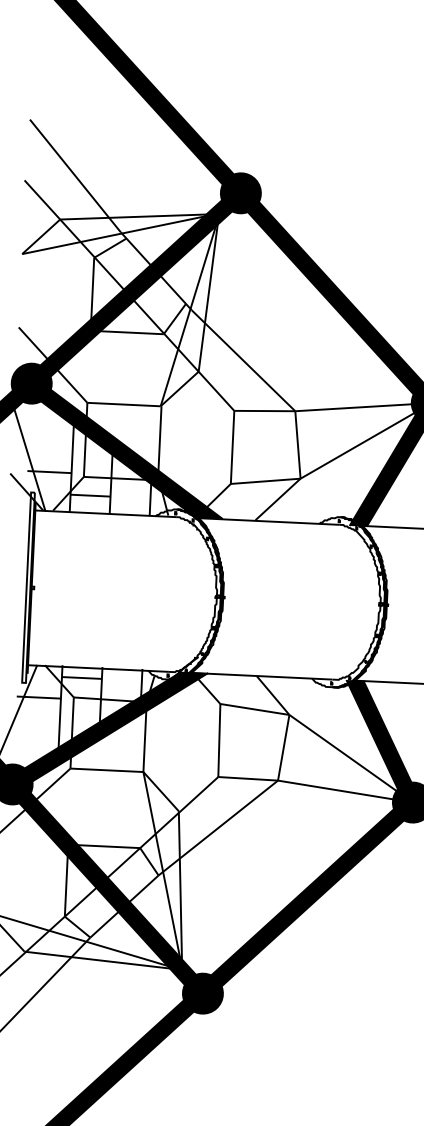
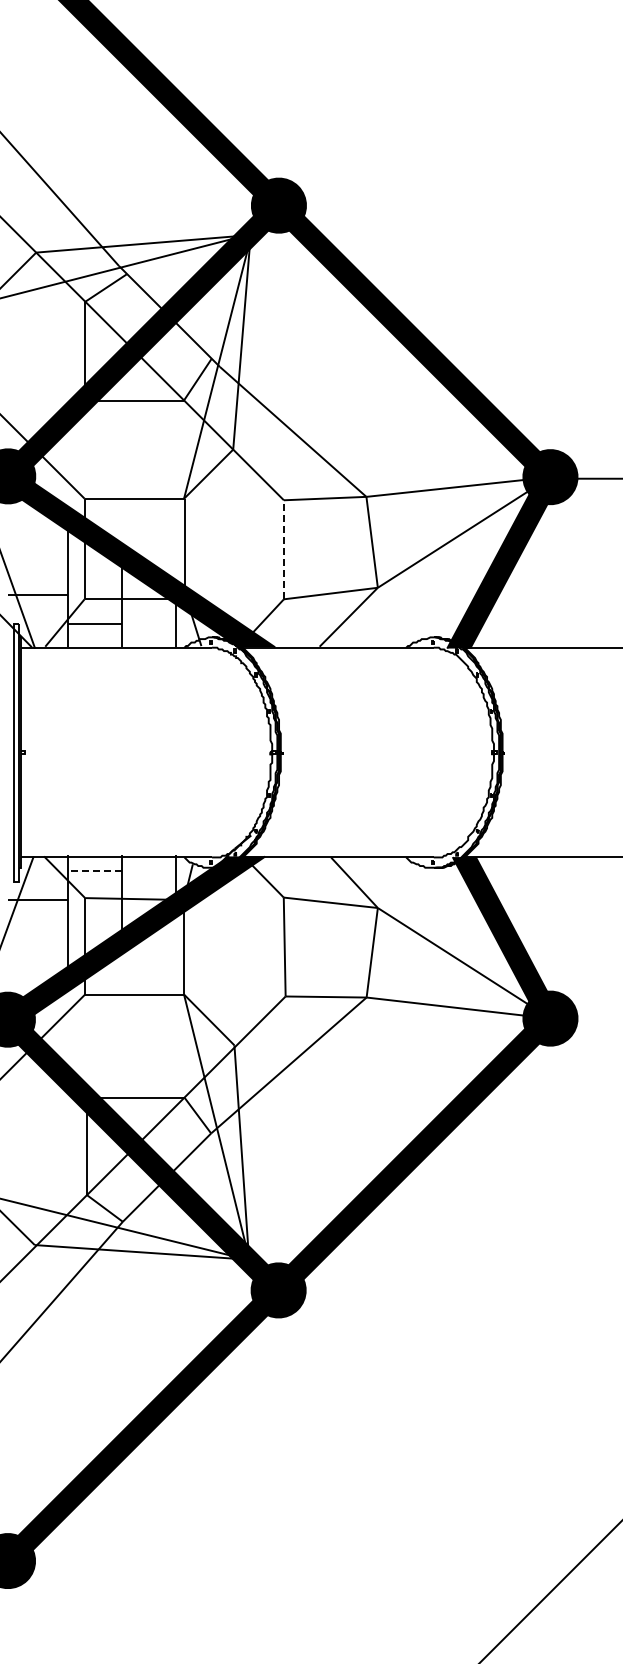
line: (232, 447) -> (283, 549), solid -> dashed
line: (81, 678) -> (94, 871), solid -> dashed

